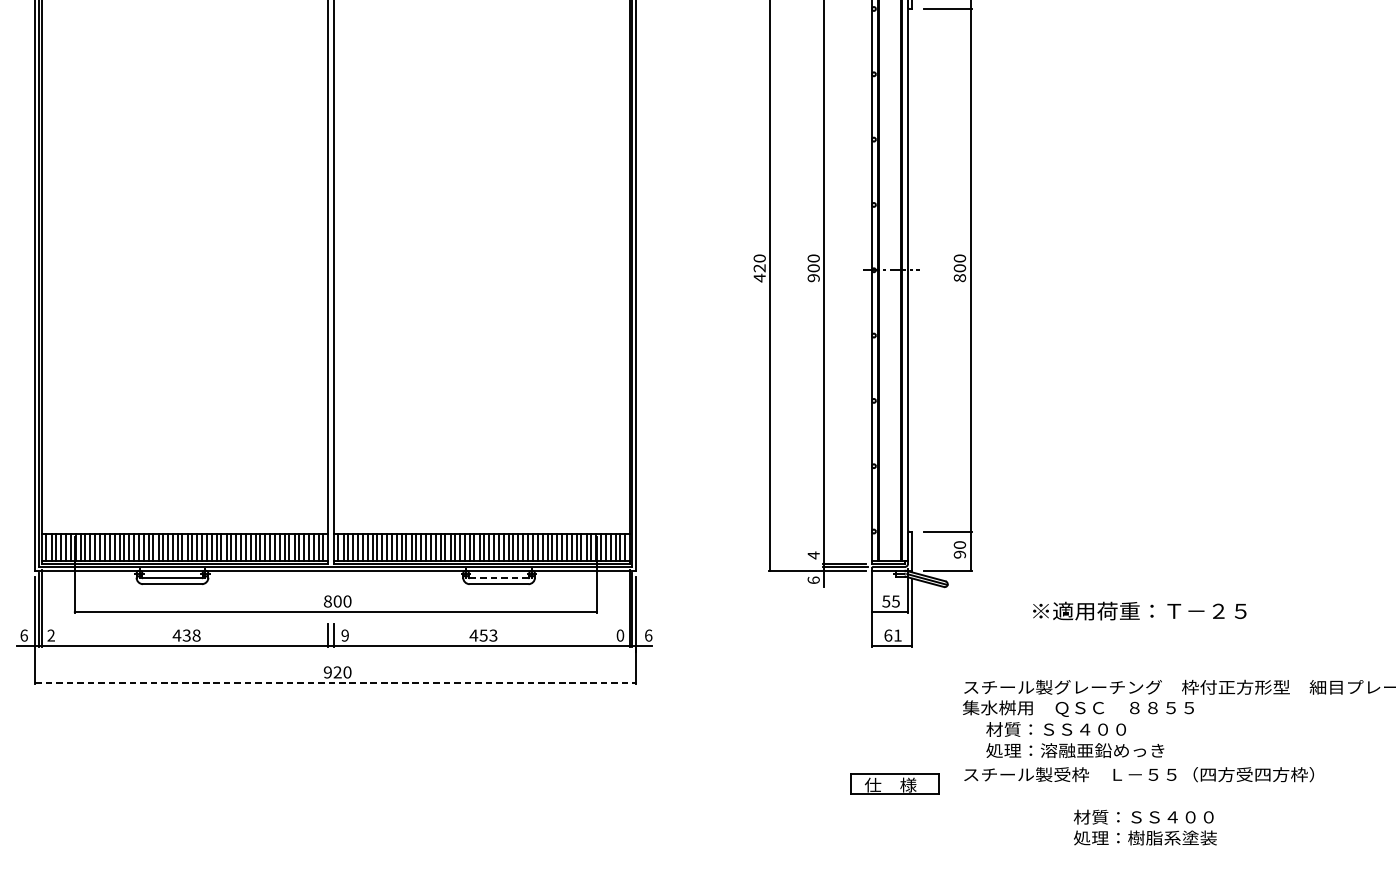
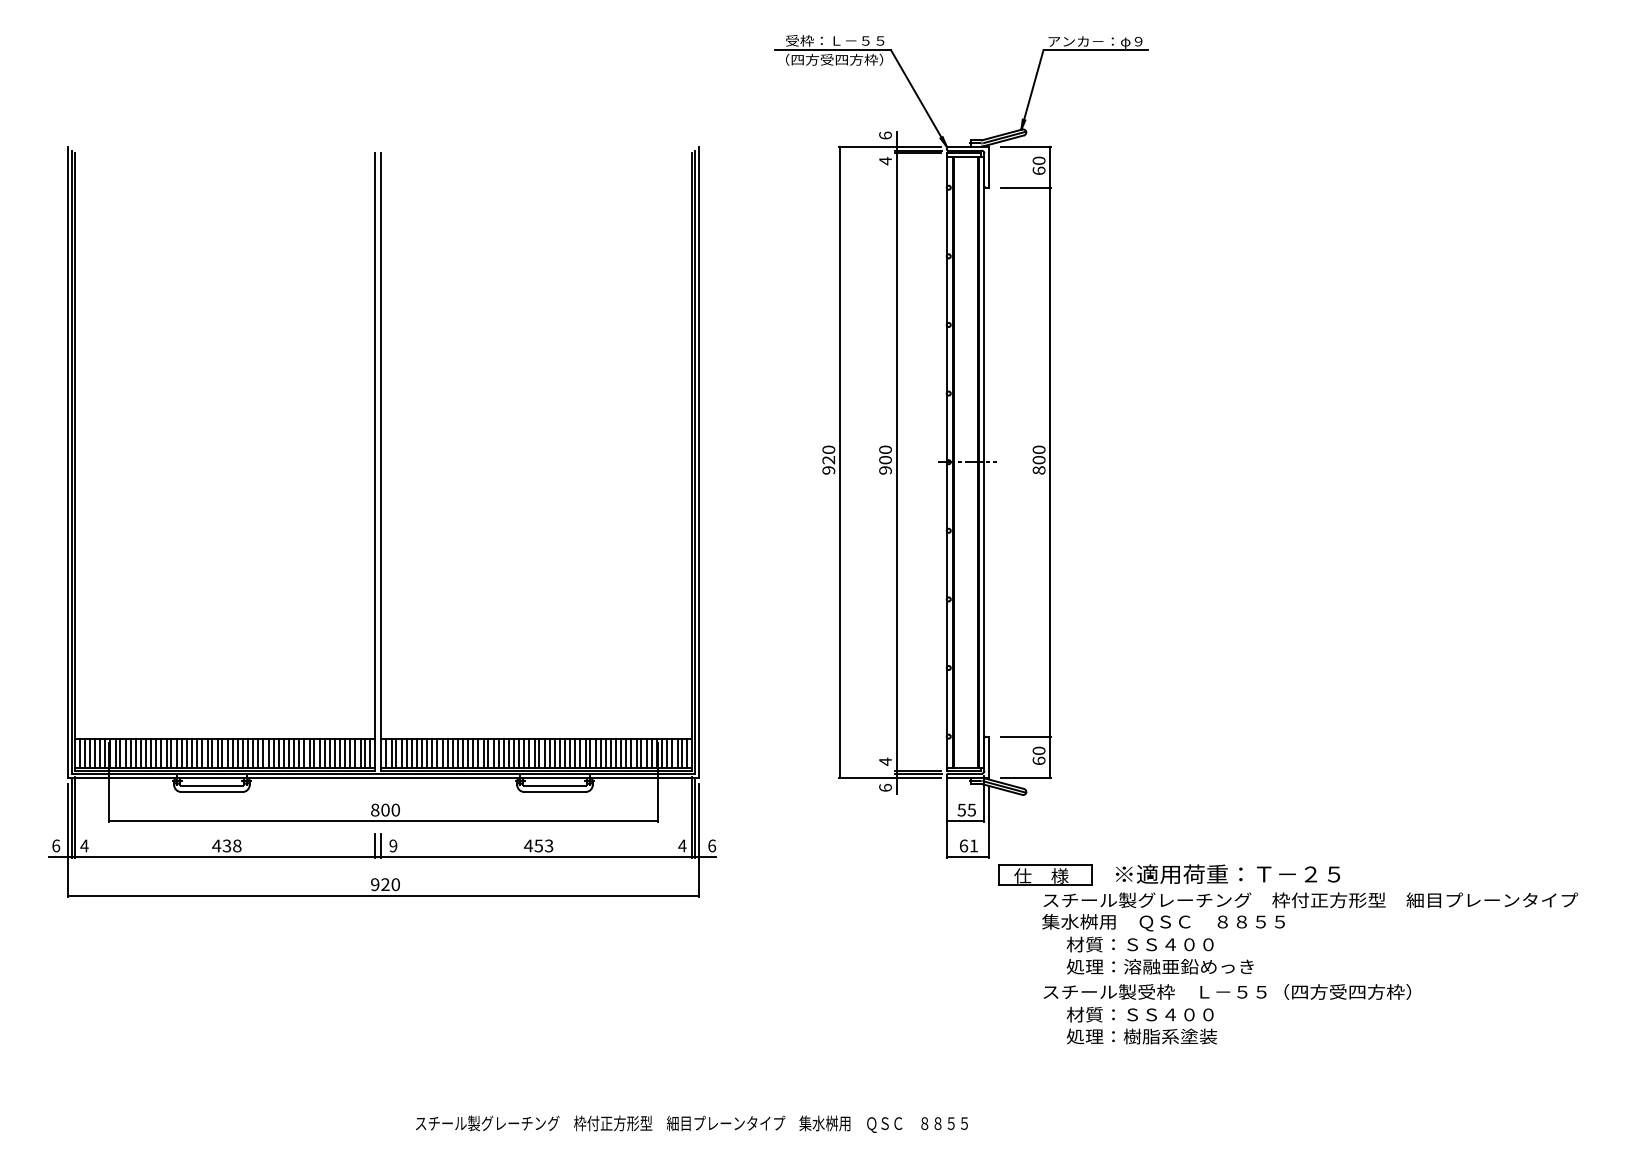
text: (759, 278) -> (828, 470), 420 -> 920
text: (959, 554) -> (1038, 760), 90 -> 60
line: (499, 578) -> (555, 785), dashed -> solid
text: (1139, 610) -> (1227, 873), moved
text: (51, 635) -> (84, 845), 2 -> 4
text: (620, 635) -> (682, 845), 0 -> 4
line: (335, 682) -> (383, 895), dashed -> solid
part: (894, 783) -> (1045, 874), moved
text: (1145, 827) -> (1141, 1025), moved

